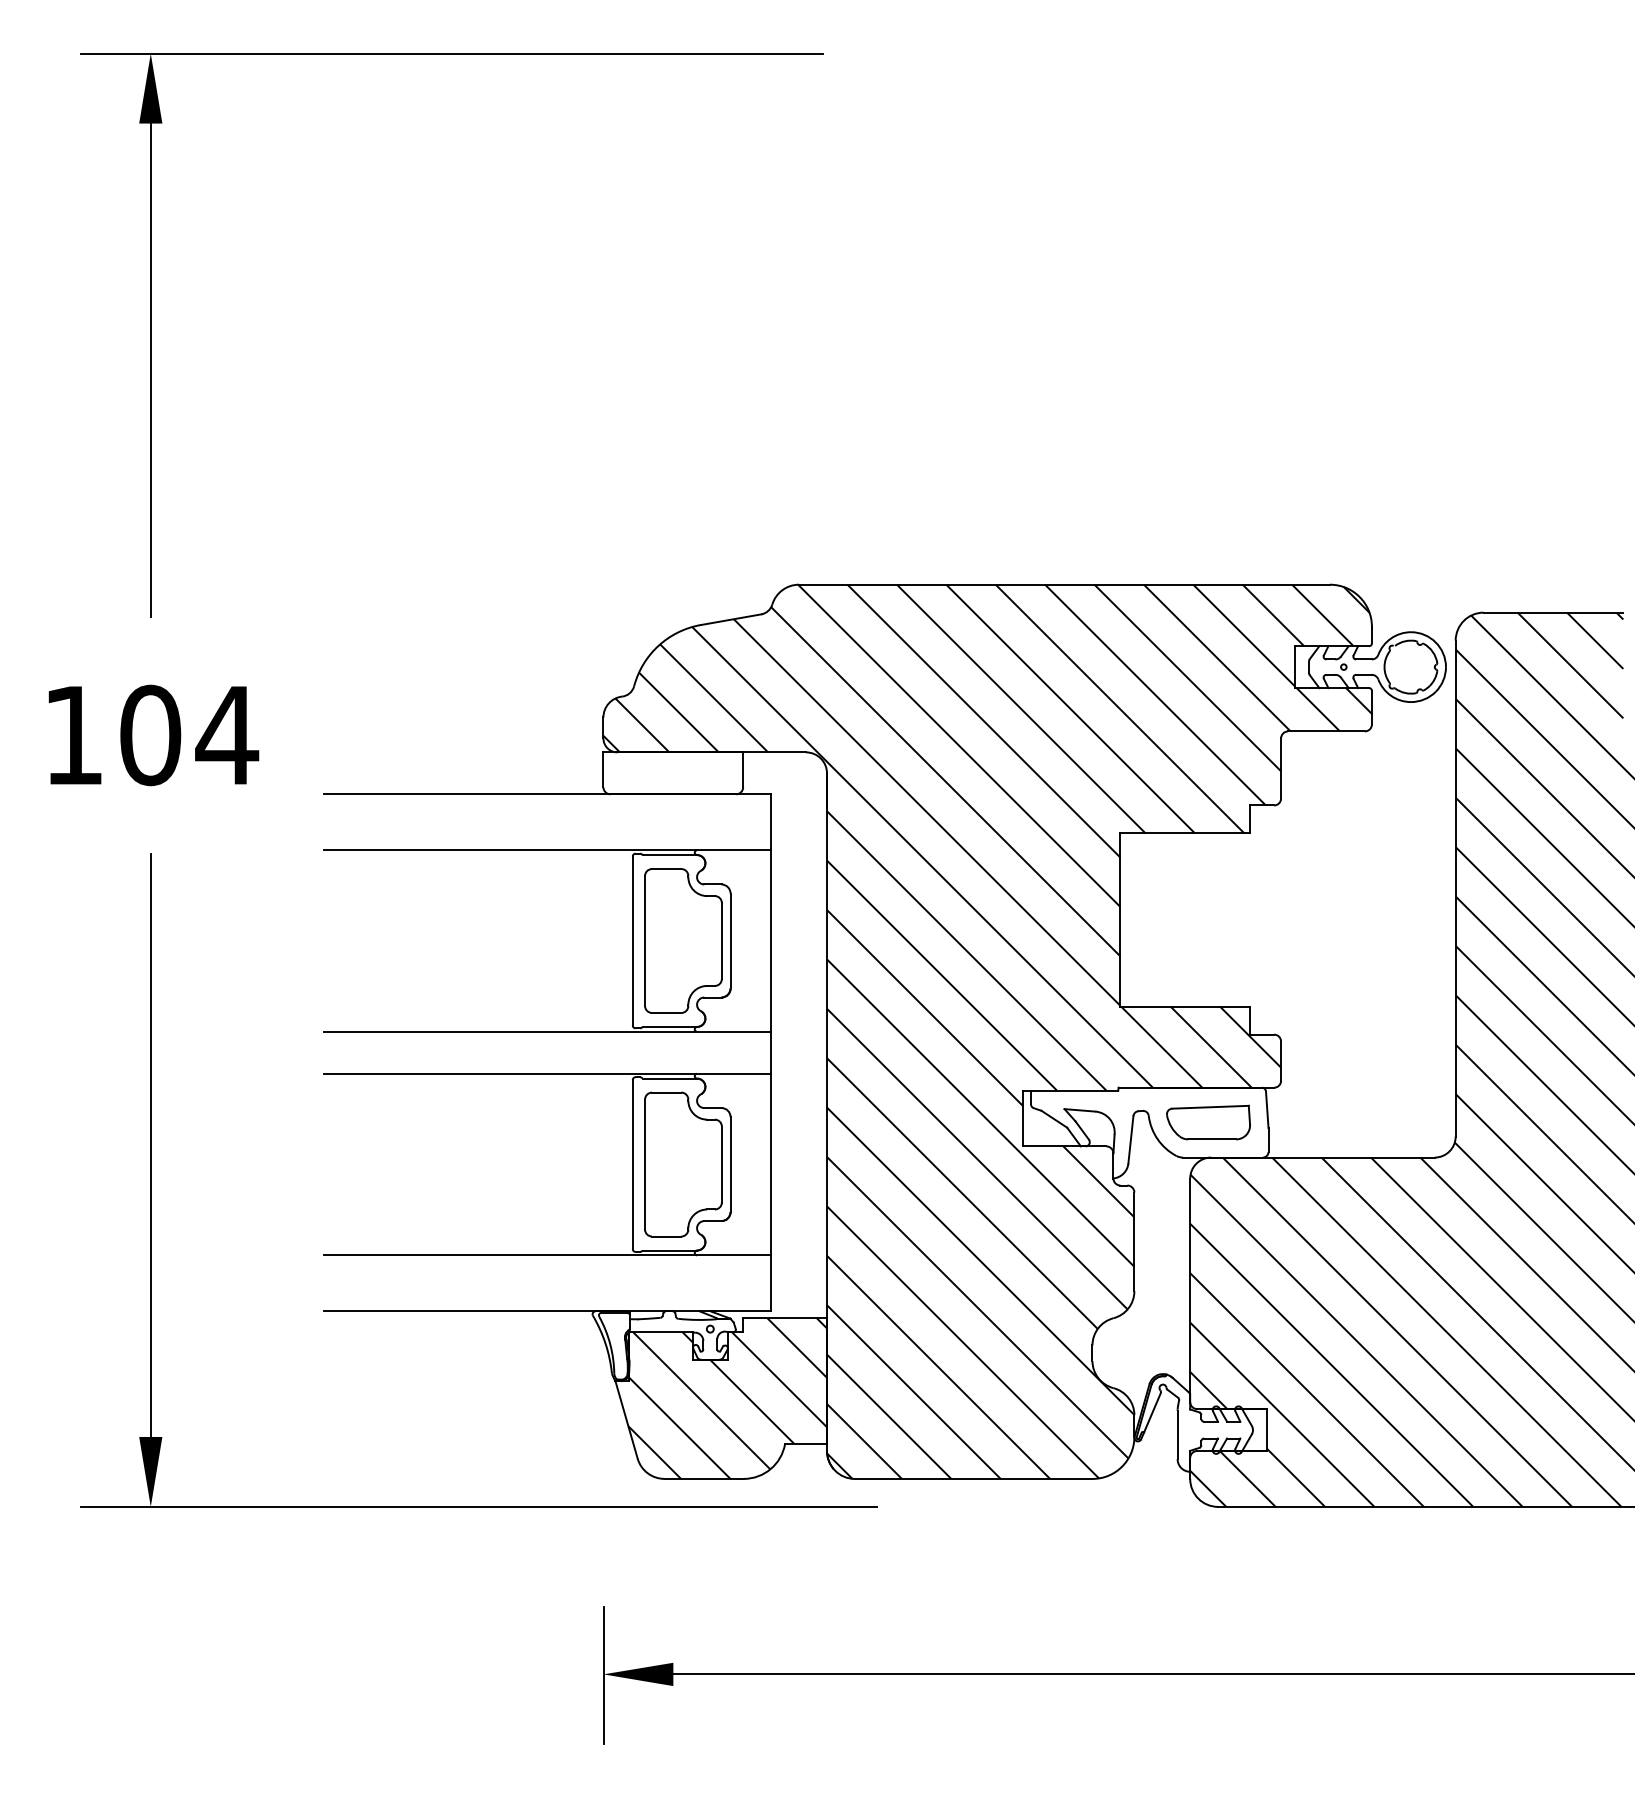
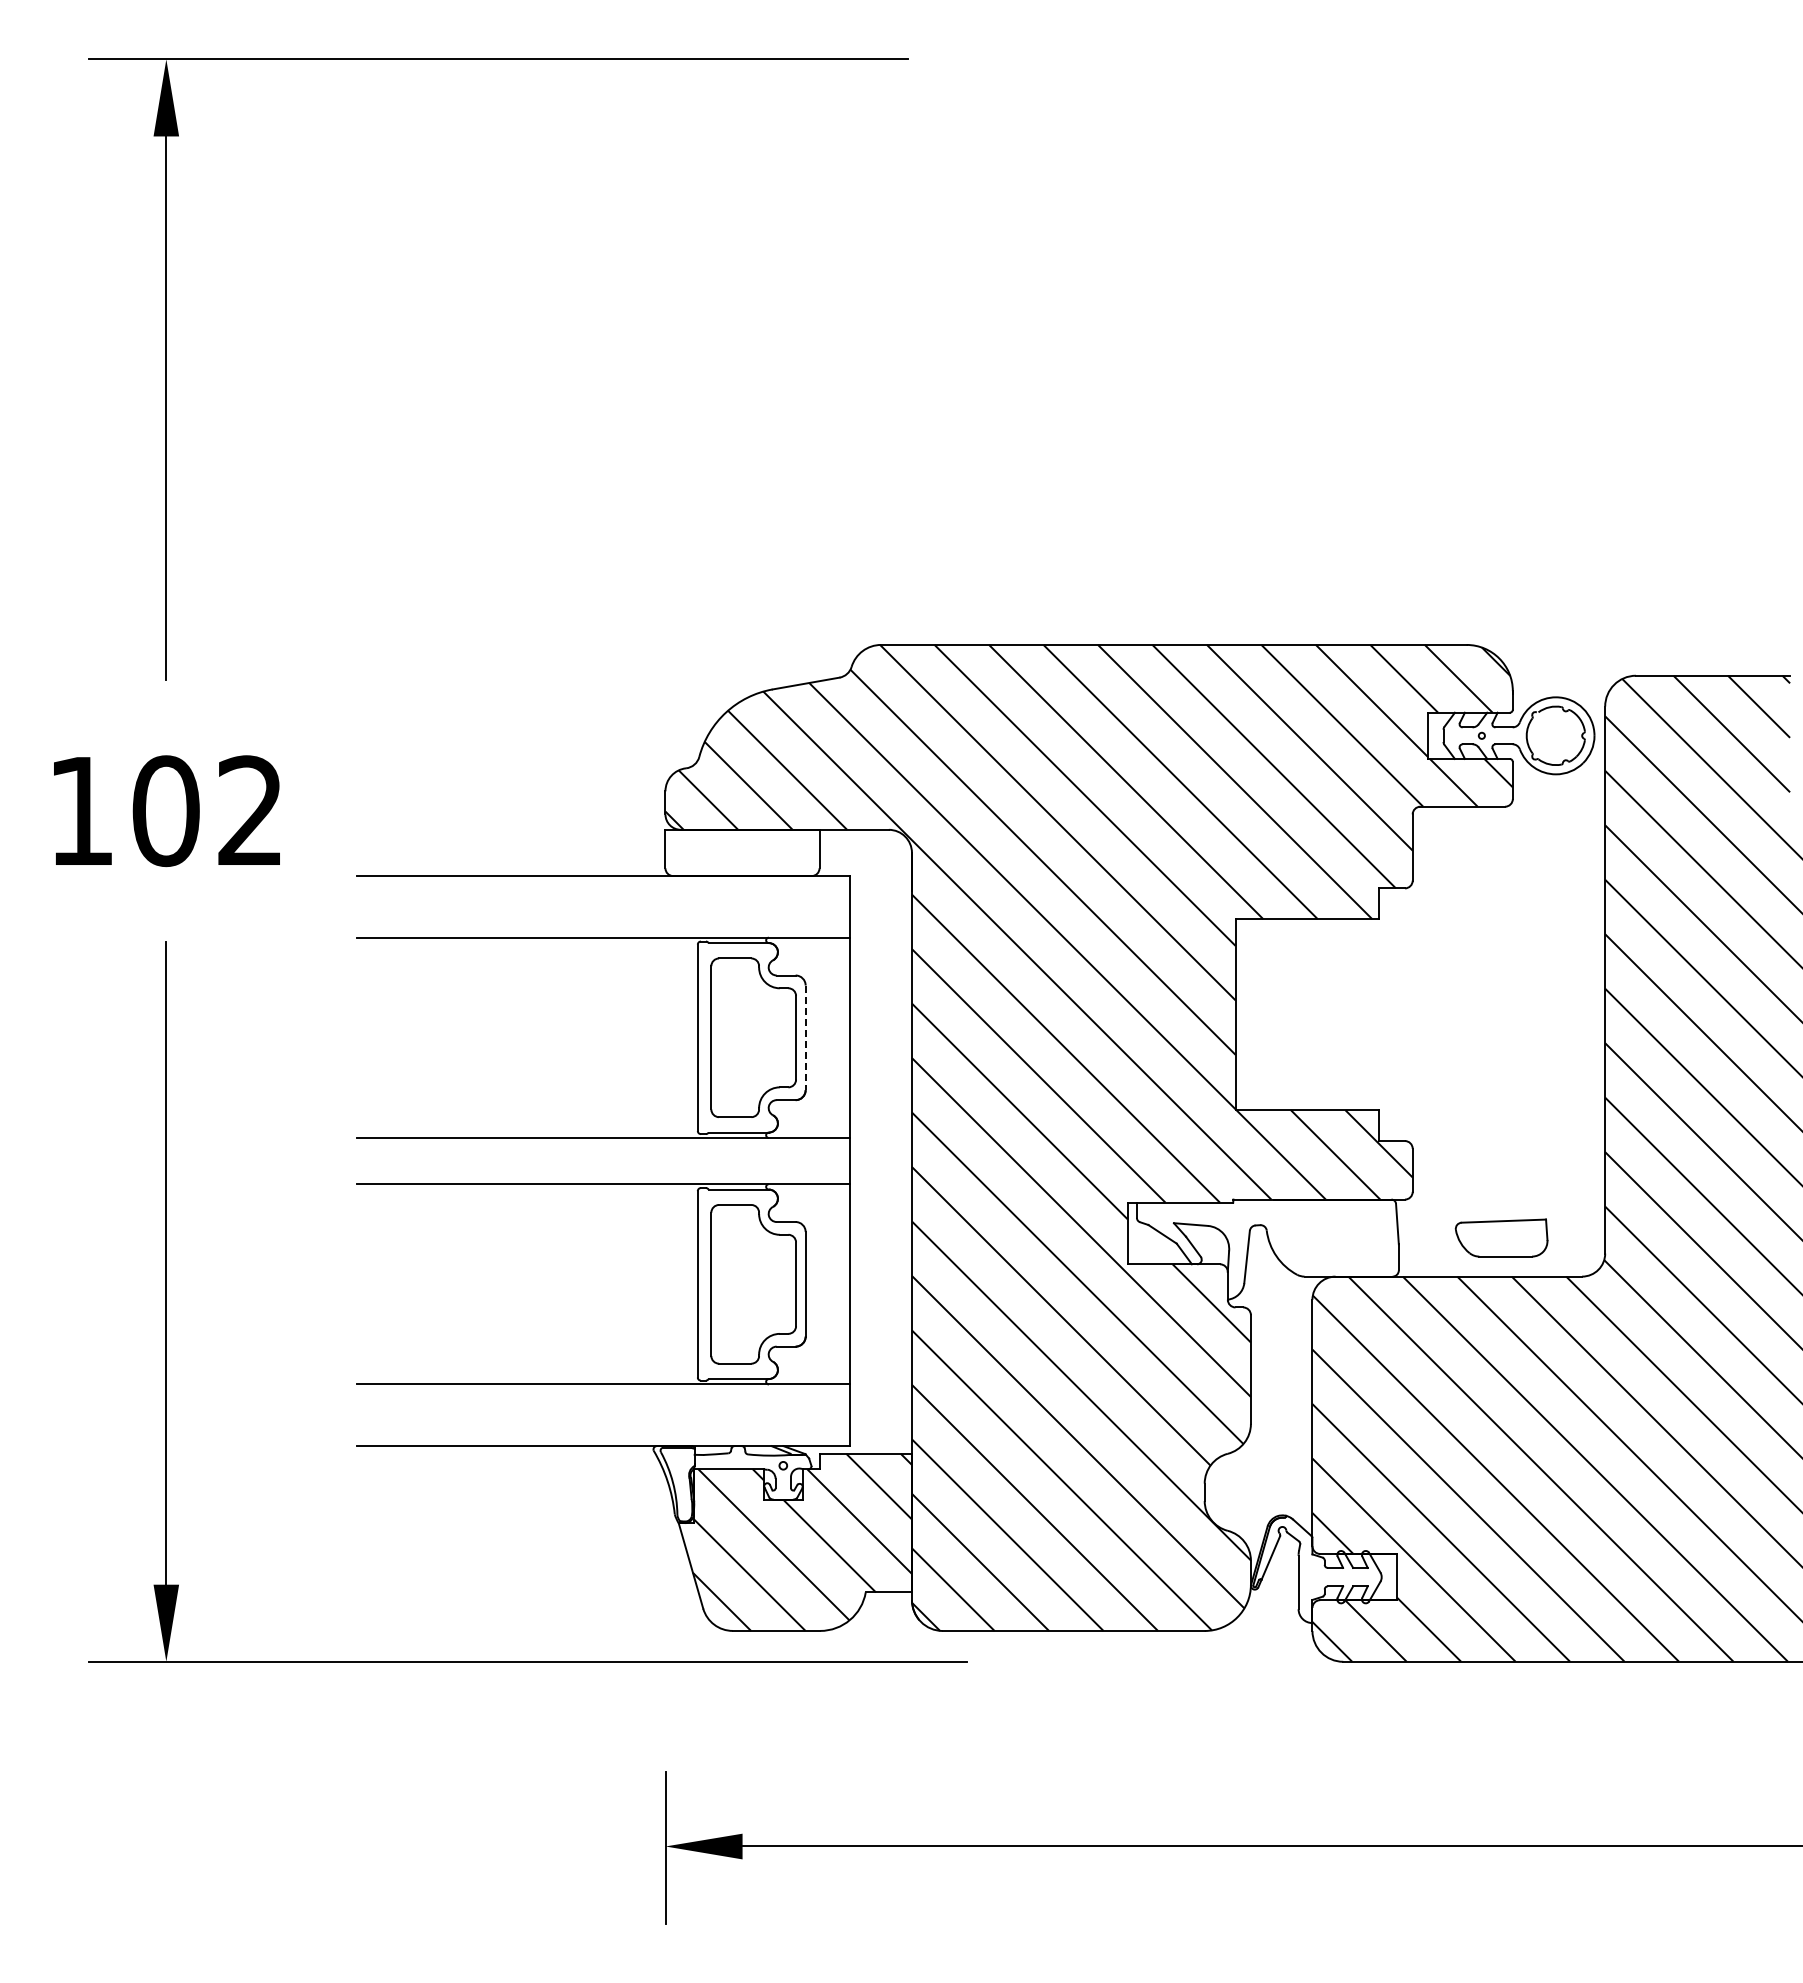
text: (227, 733) -> (250, 809), 104 -> 102
line: (730, 941) -> (805, 1038), solid -> dashed
part: (1208, 1122) -> (1501, 1237), moved

